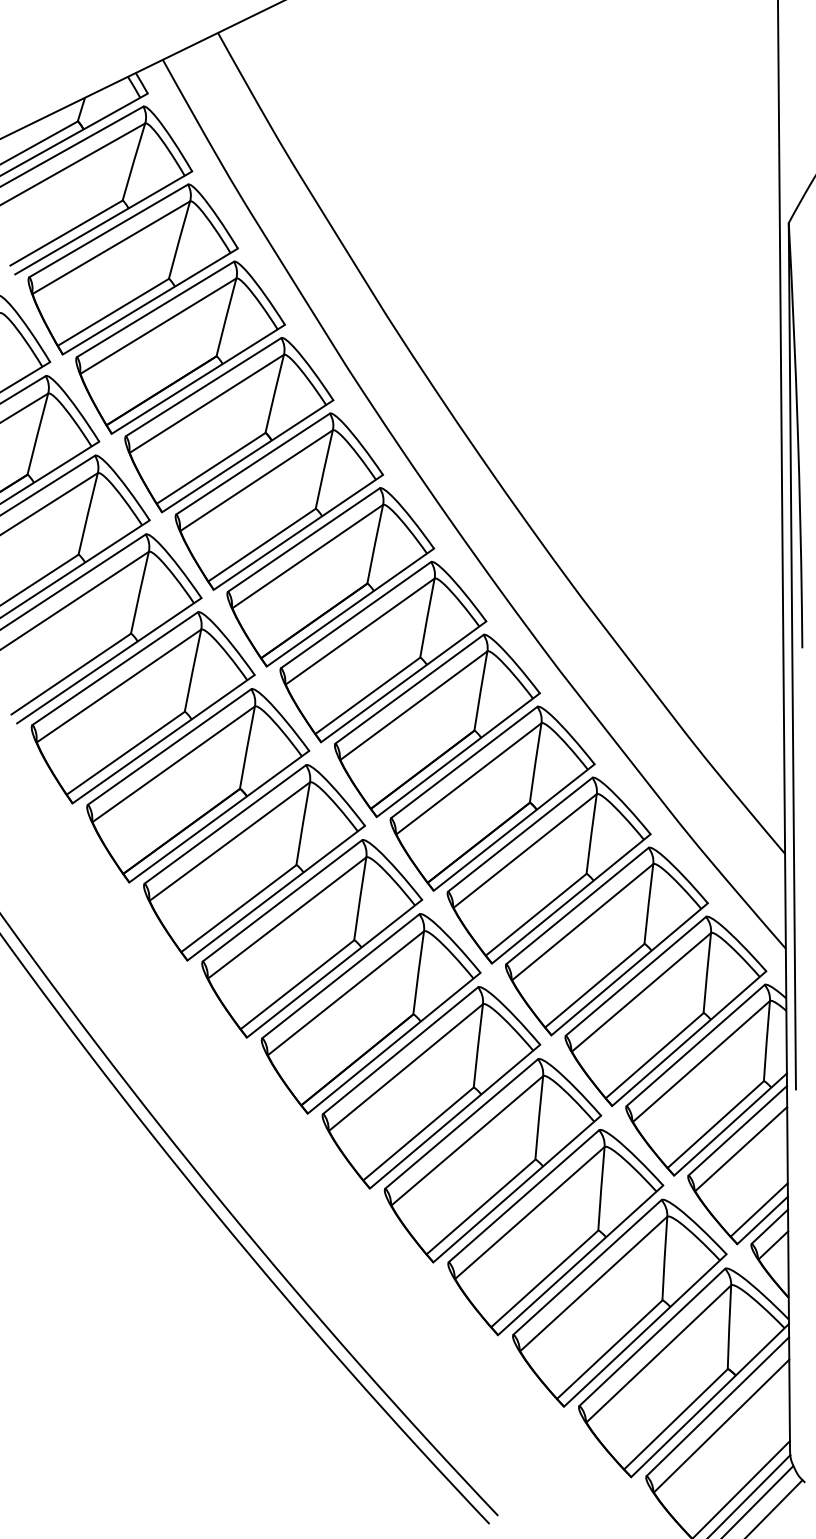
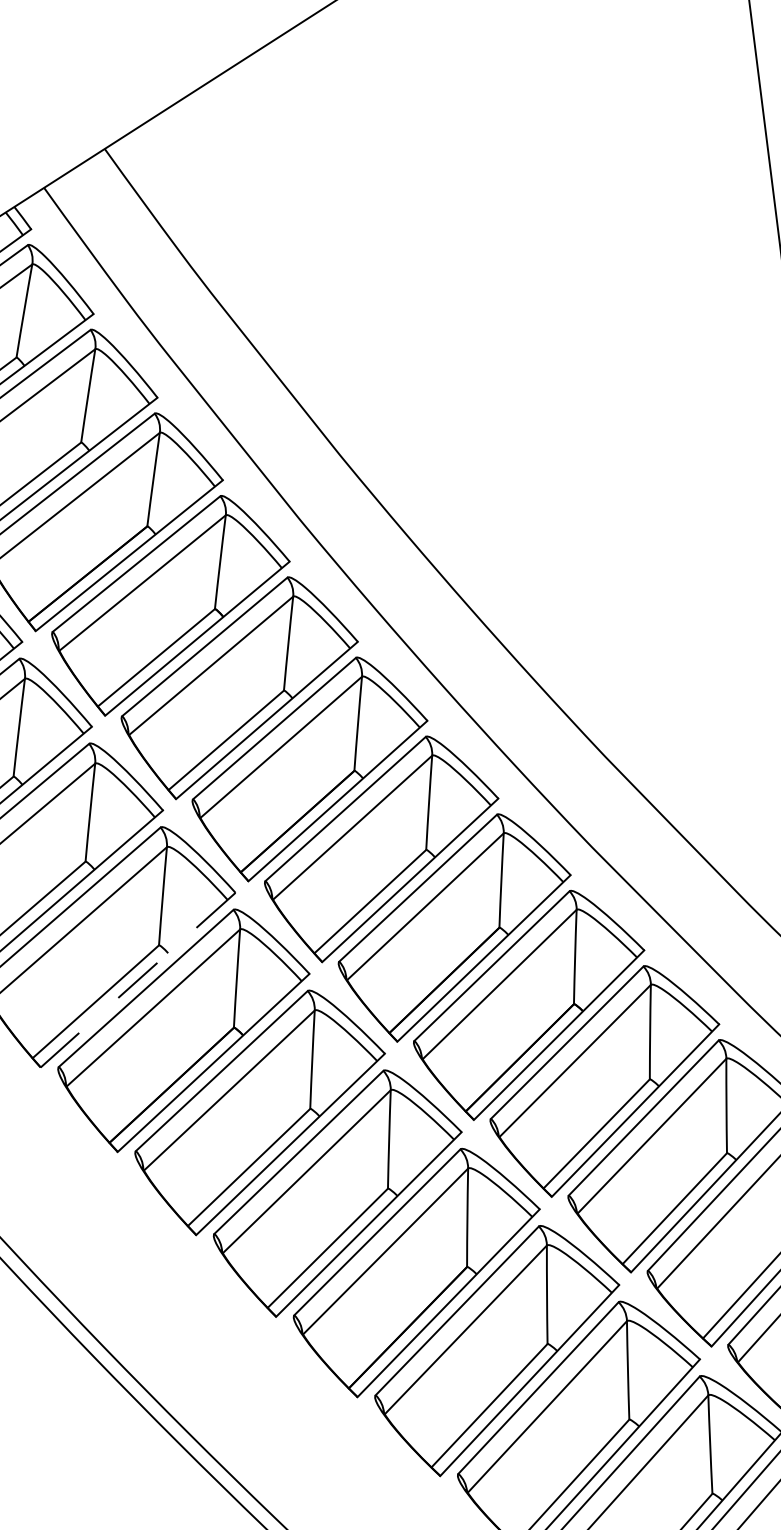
line: (163, 739) -> (138, 980), solid -> dashed

